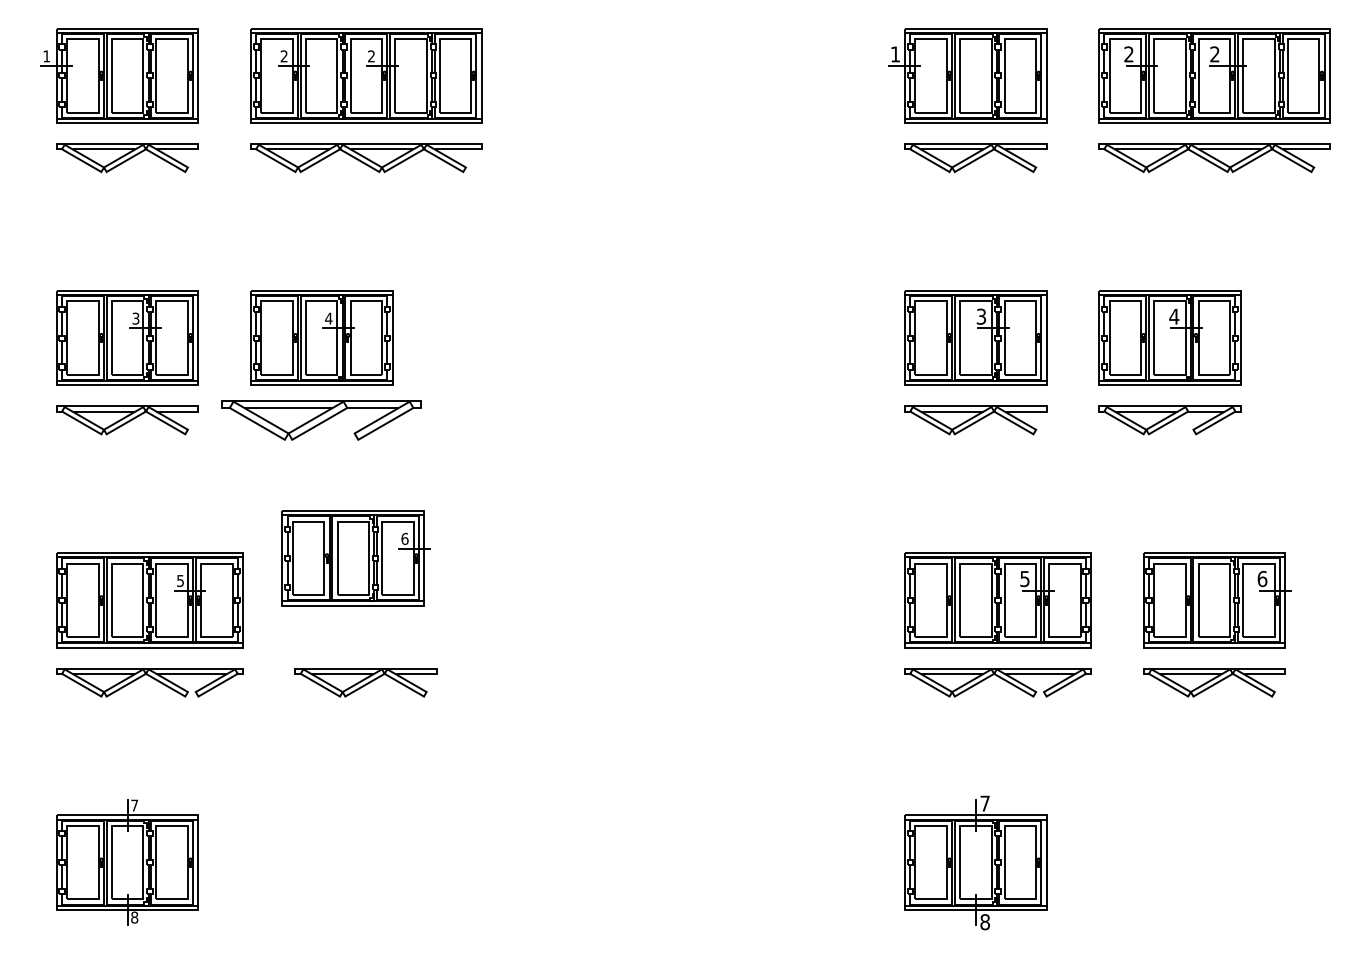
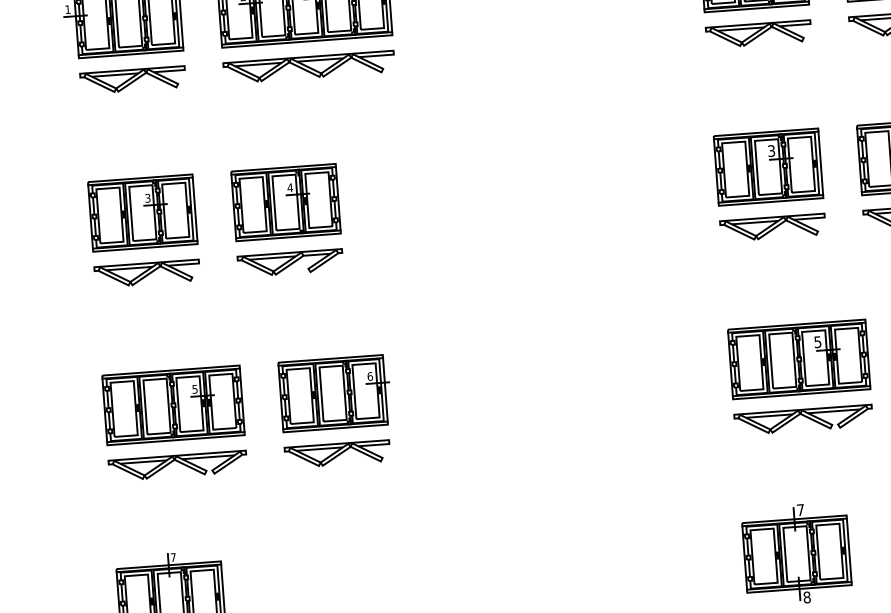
part: (321, 420) -> (290, 263), size x0.71
part: (355, 558) -> (334, 393), moved

